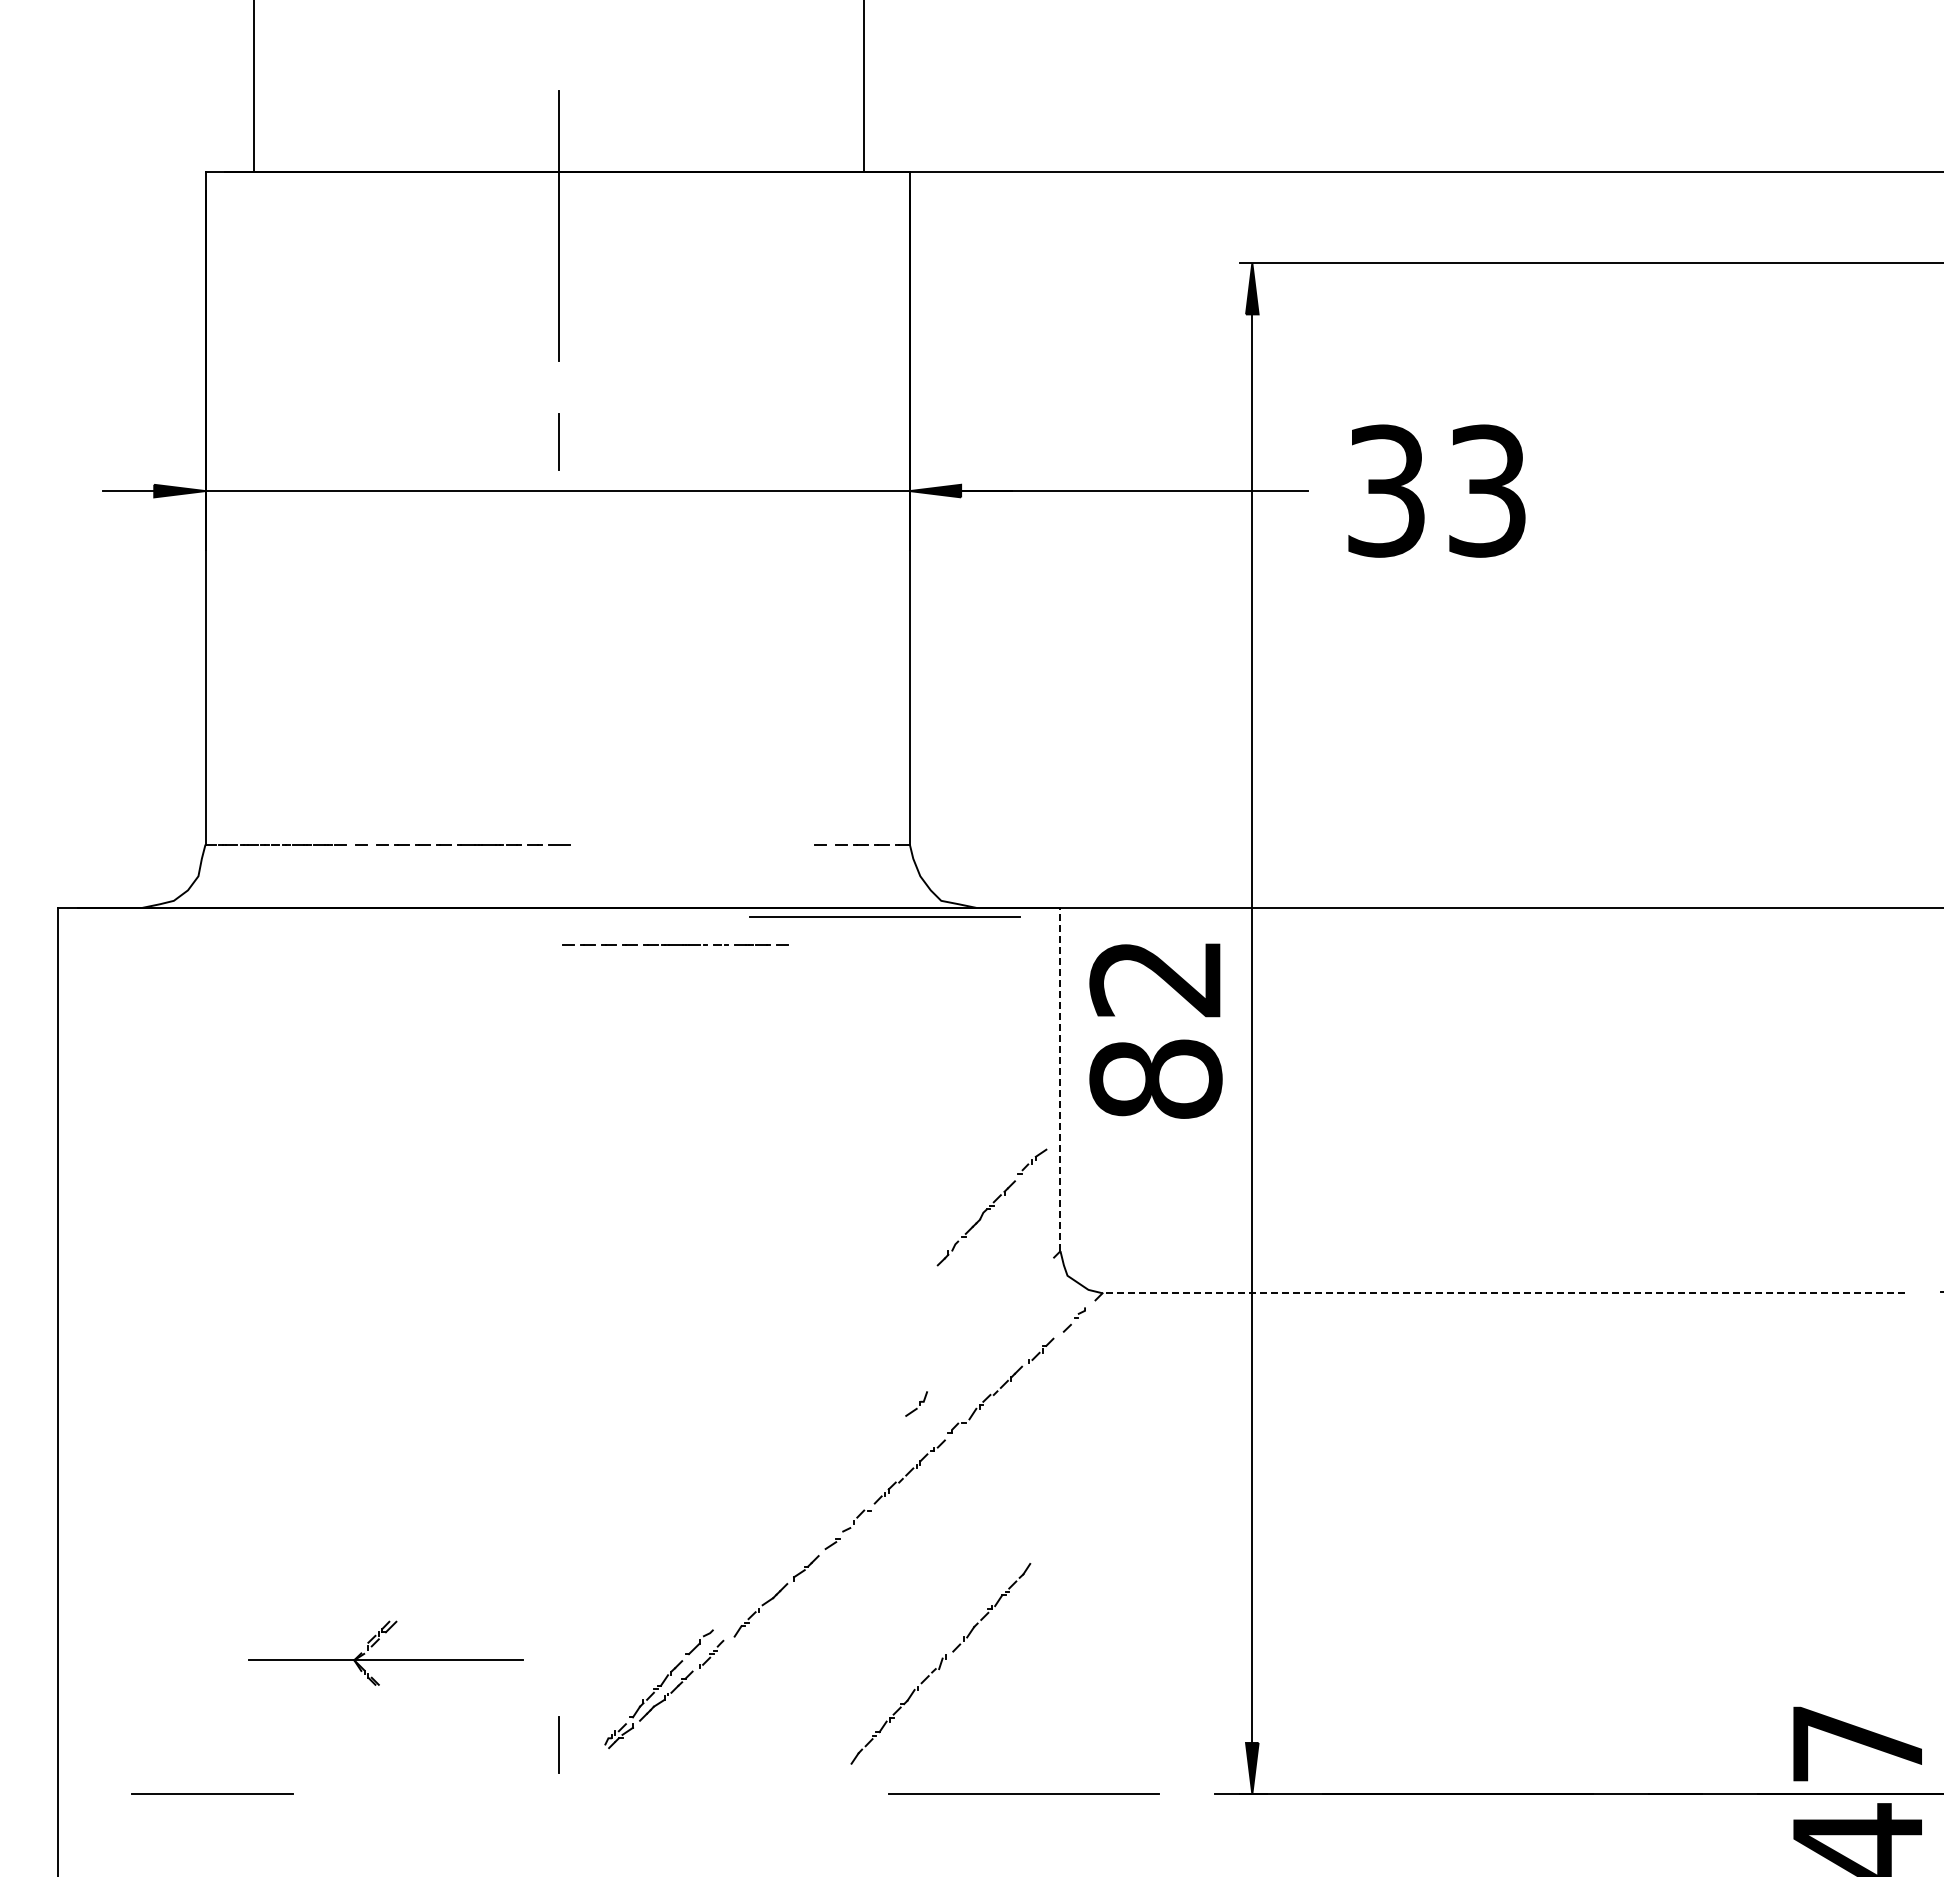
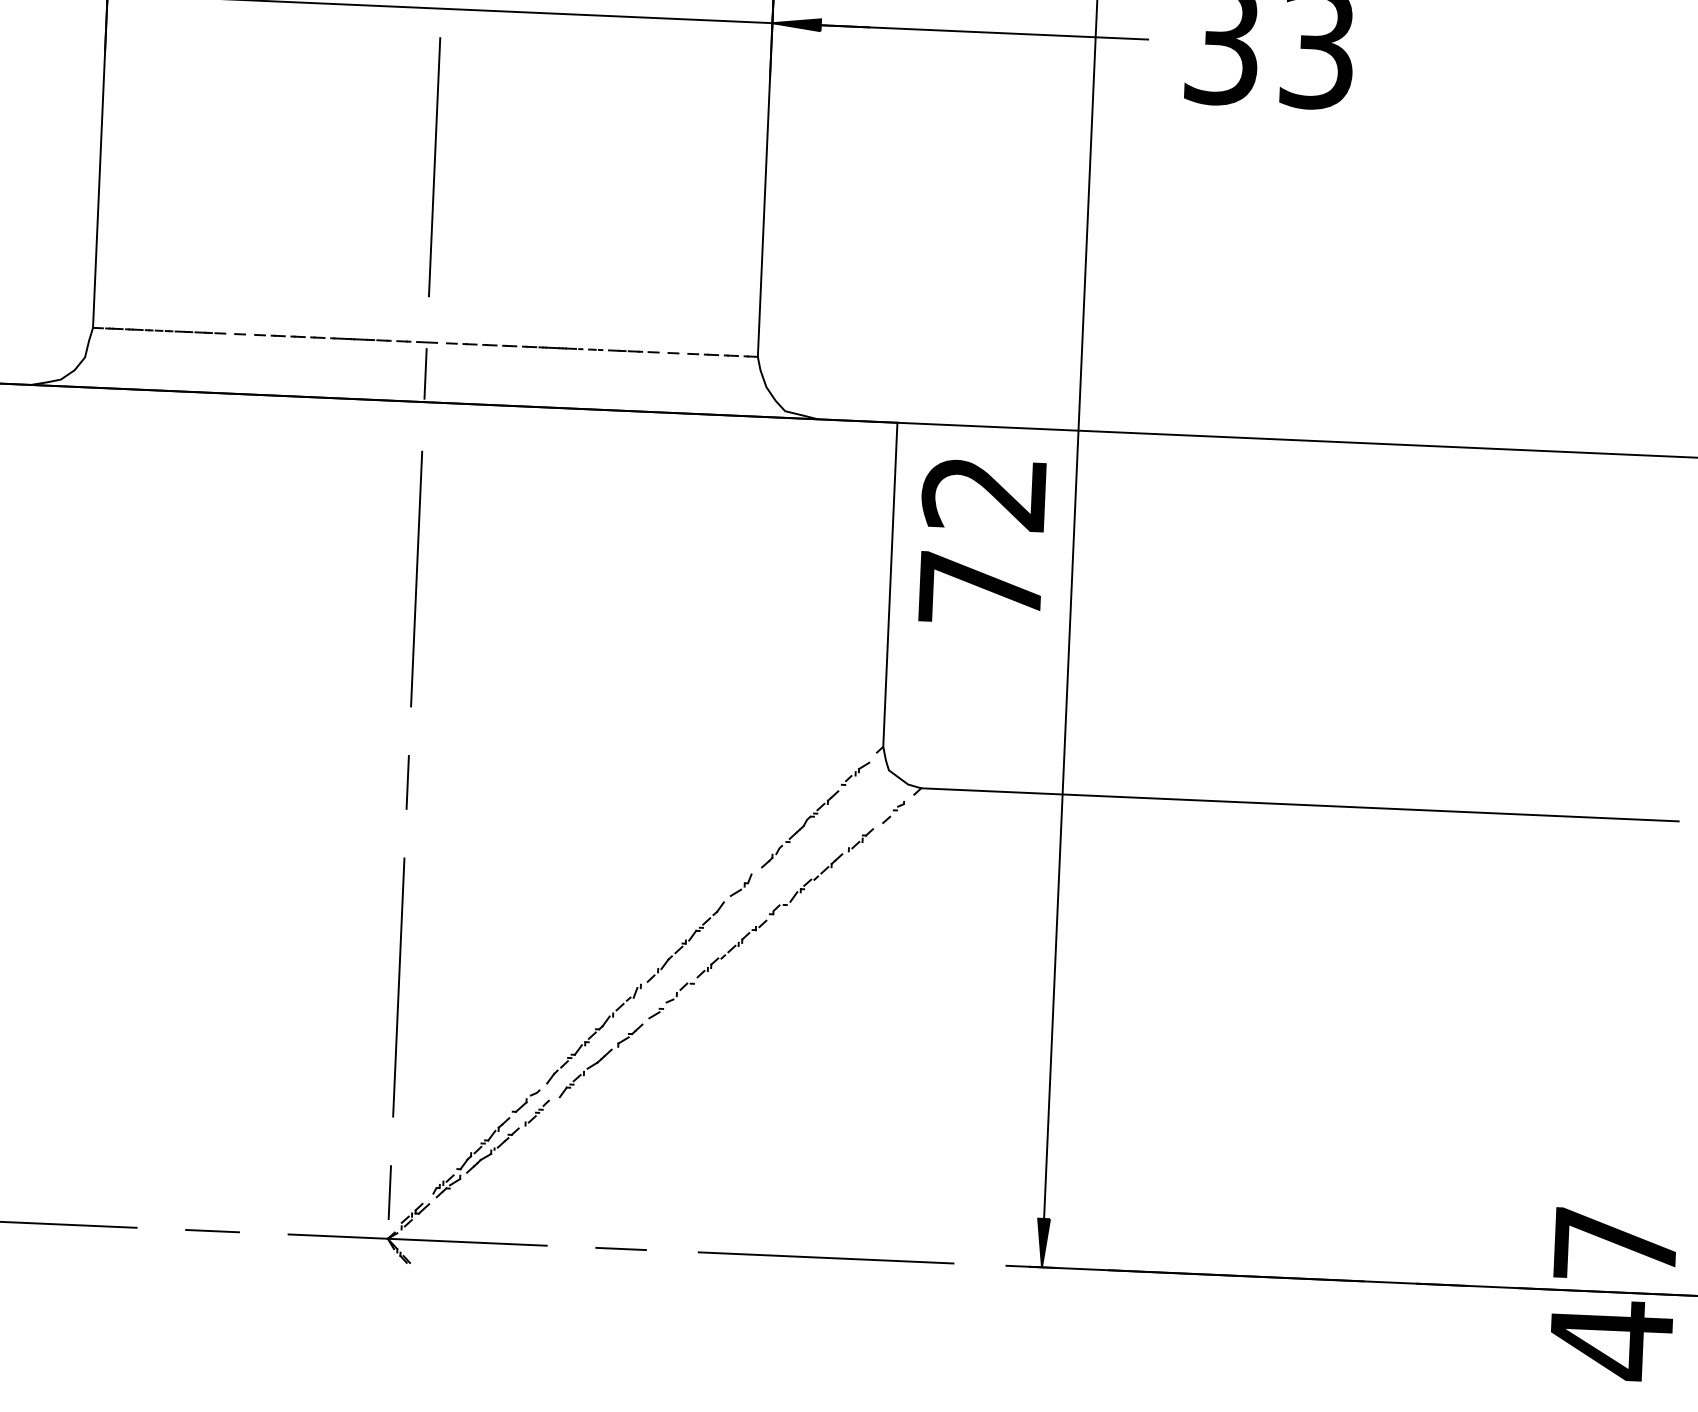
line: (558, 658) -> (433, 166), added
line: (559, 877) -> (425, 373), added
line: (884, 916) -> (730, 423), removed
line: (675, 944) -> (552, 347), moved
text: (1155, 1078) -> (980, 587), 82 -> 72
line: (1060, 1079) -> (890, 584), dashed -> solid
line: (559, 1095) -> (416, 579), added
part: (991, 1207) -> (815, 815), moved
line: (1503, 1293) -> (1299, 805), dashed -> solid
line: (559, 1310) -> (407, 782), added
line: (559, 1527) -> (399, 986), added
part: (385, 1659) -> (417, 1239), moved
part: (940, 1663) -> (635, 992), moved
line: (373, 1794) -> (212, 1231), added
line: (806, 1794) -> (621, 1249), added

